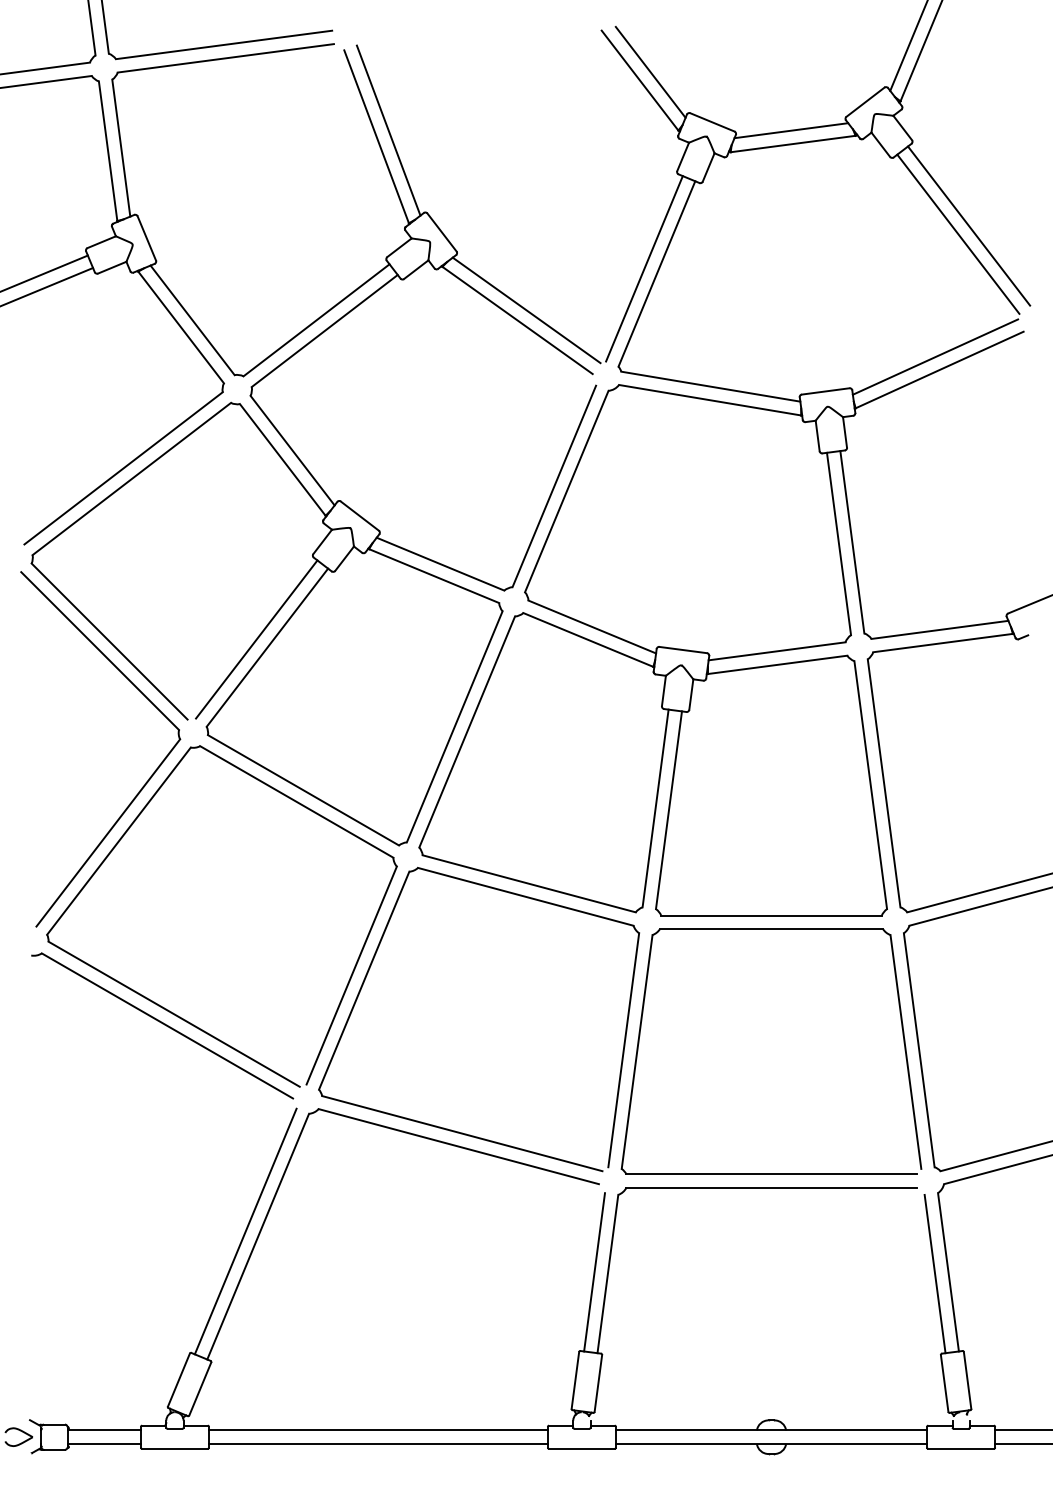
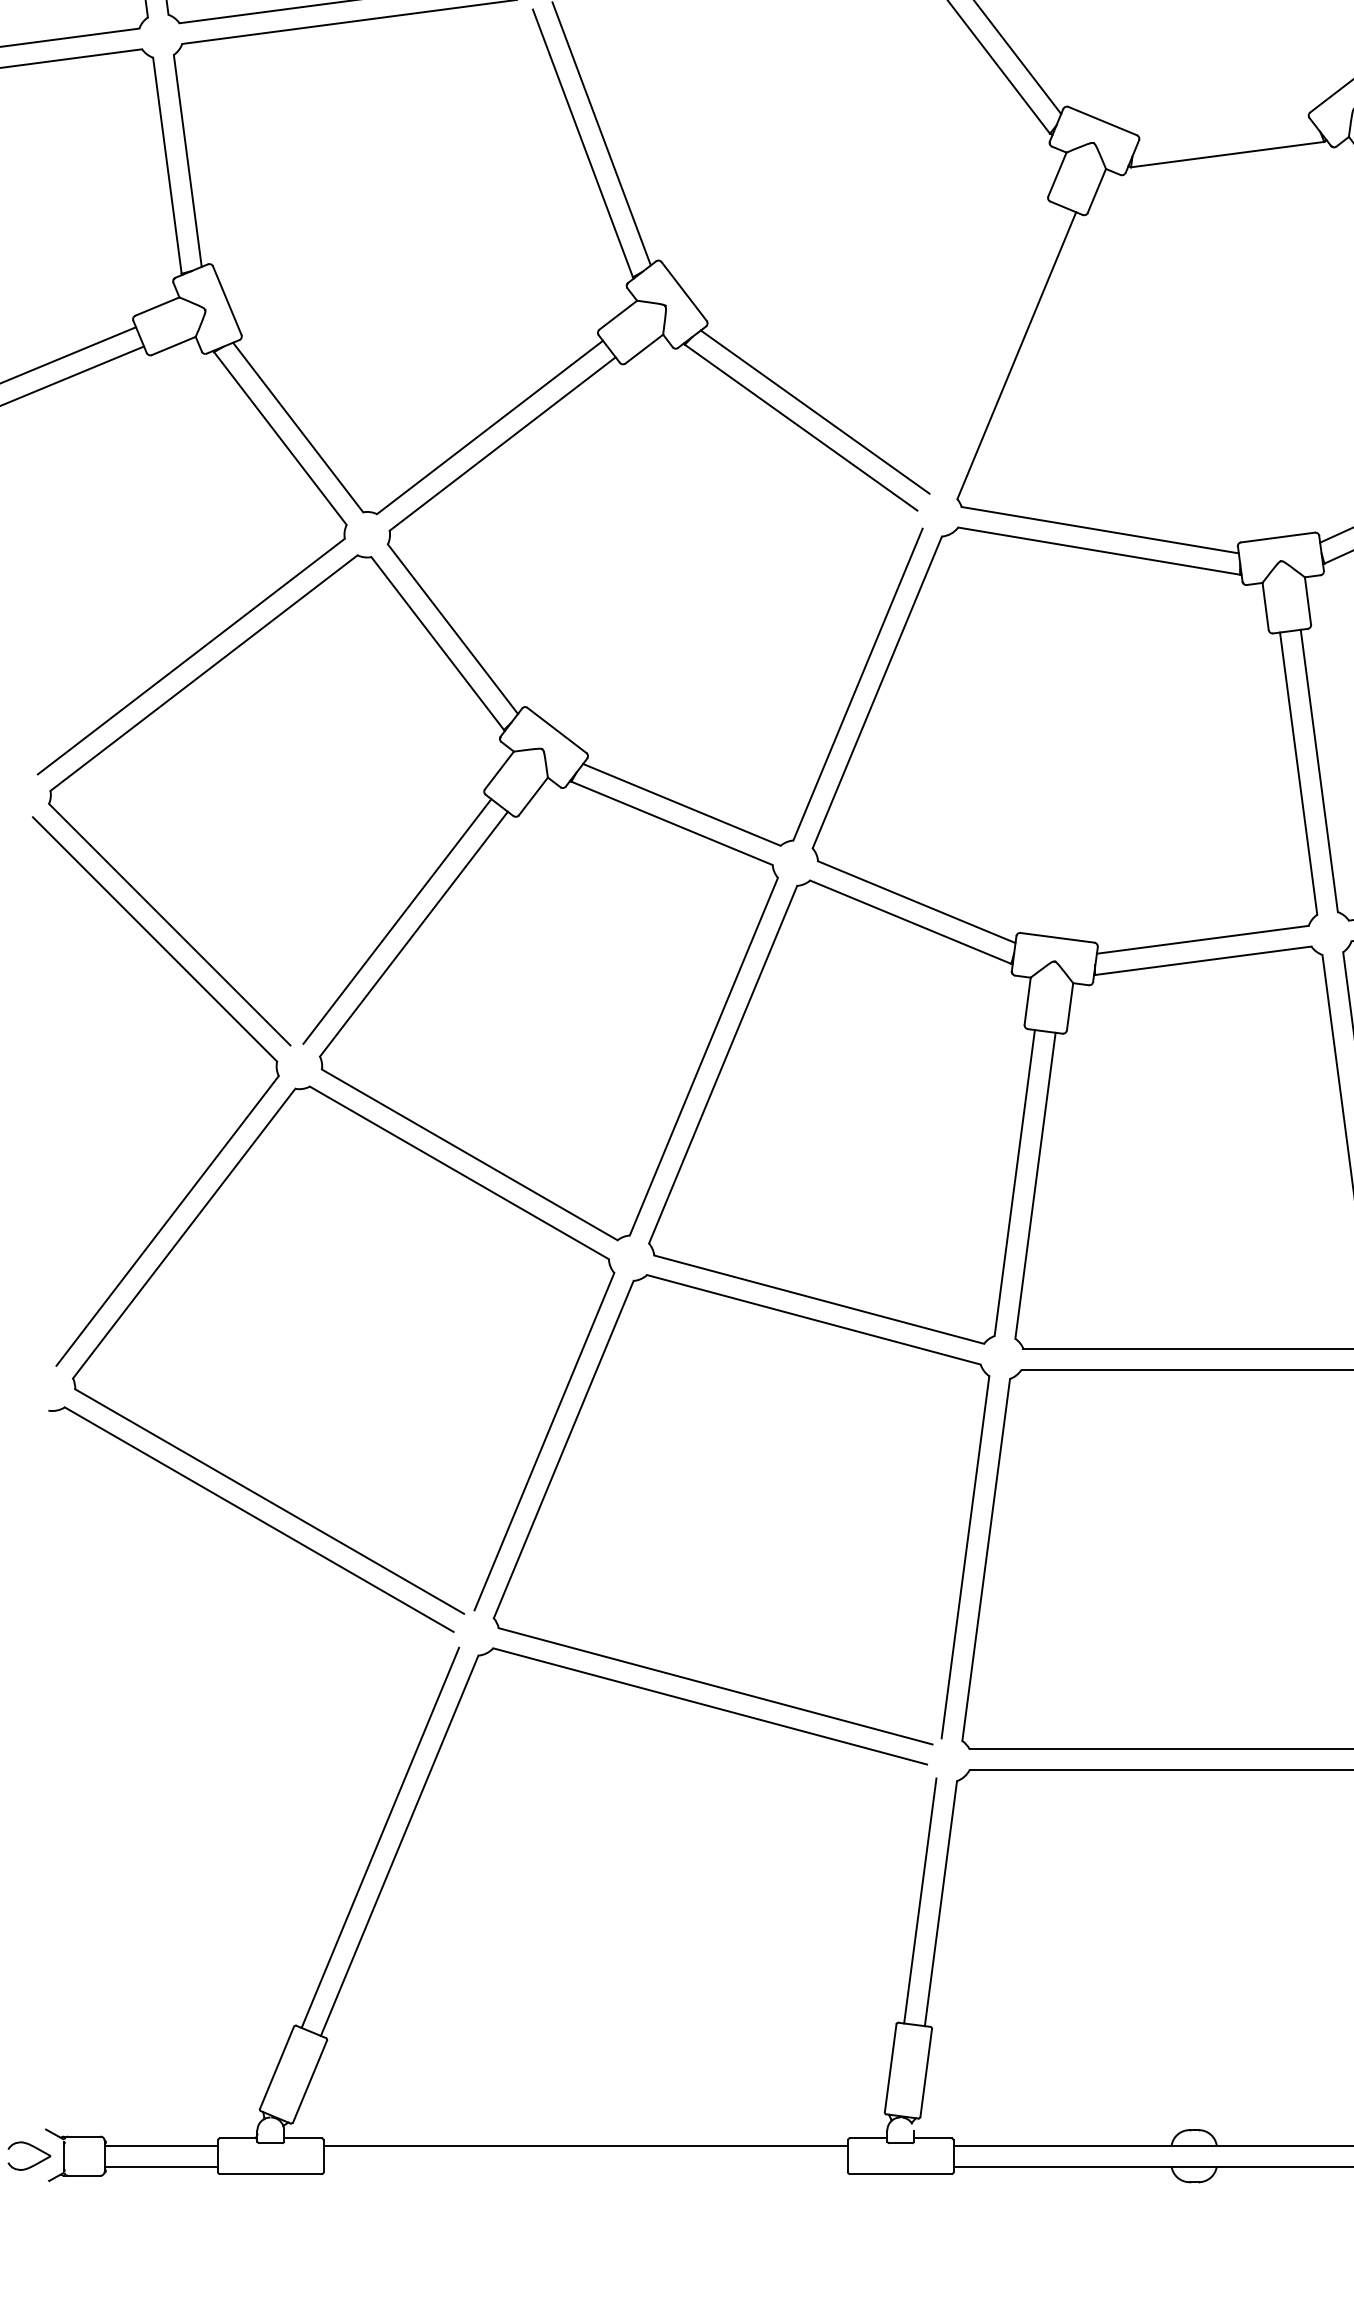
line: (791, 130) -> (1225, 133), removed
line: (644, 268) -> (997, 347), removed
line: (378, 1443) -> (585, 2165), removed

